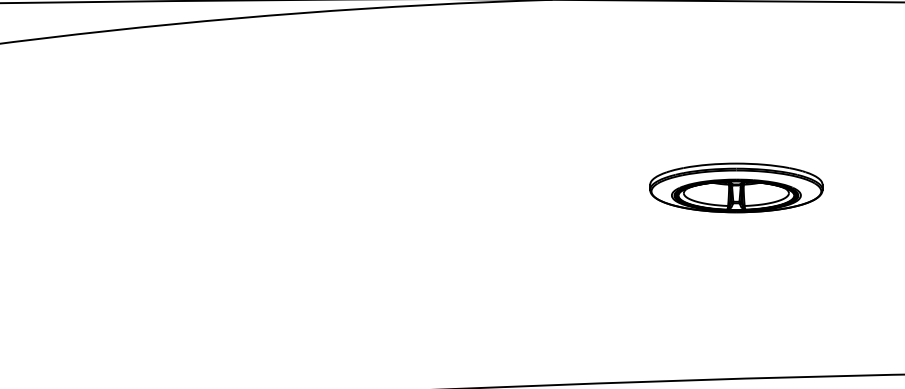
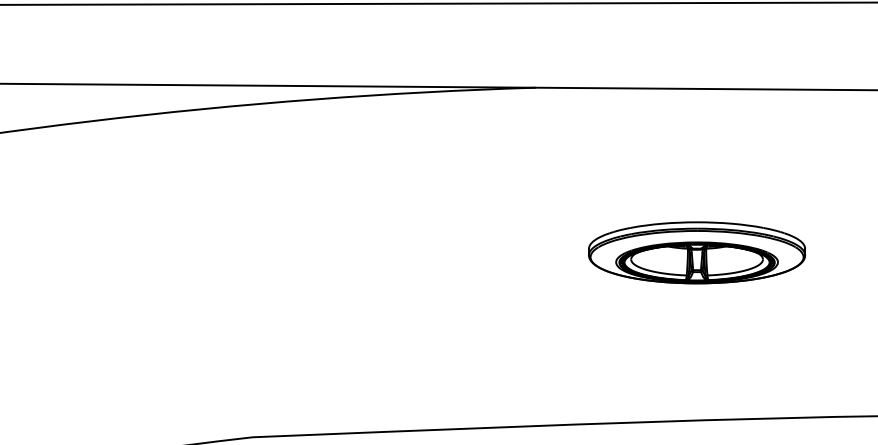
part: (736, 187) -> (697, 252), size x1.43

